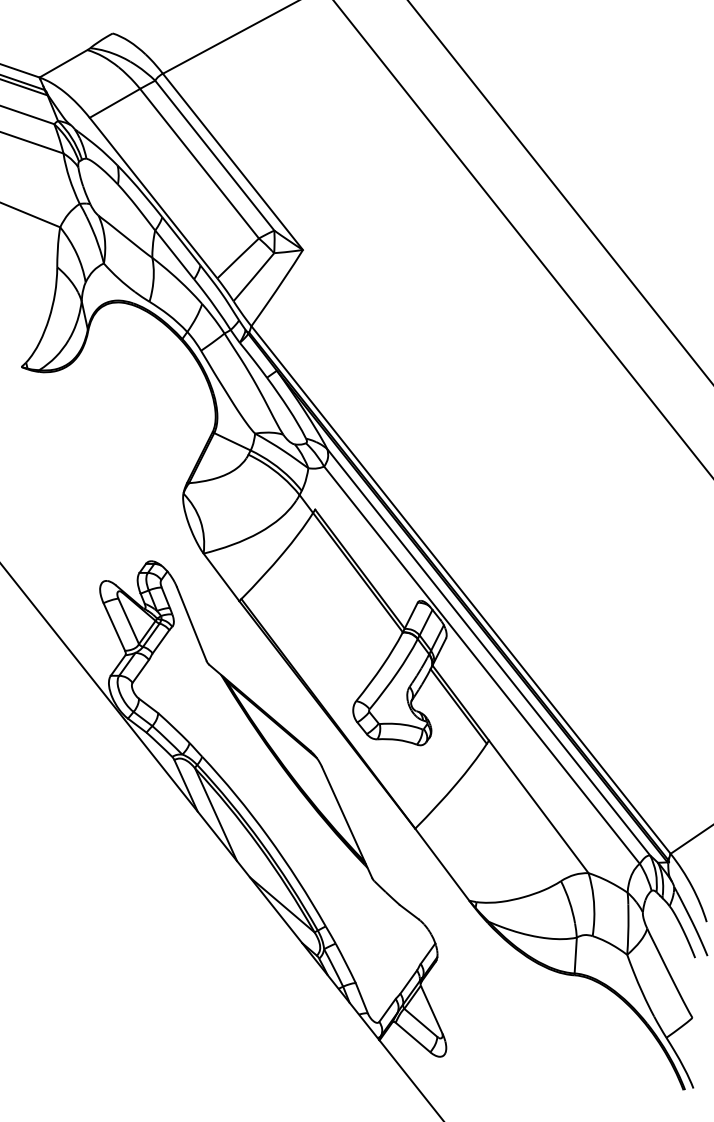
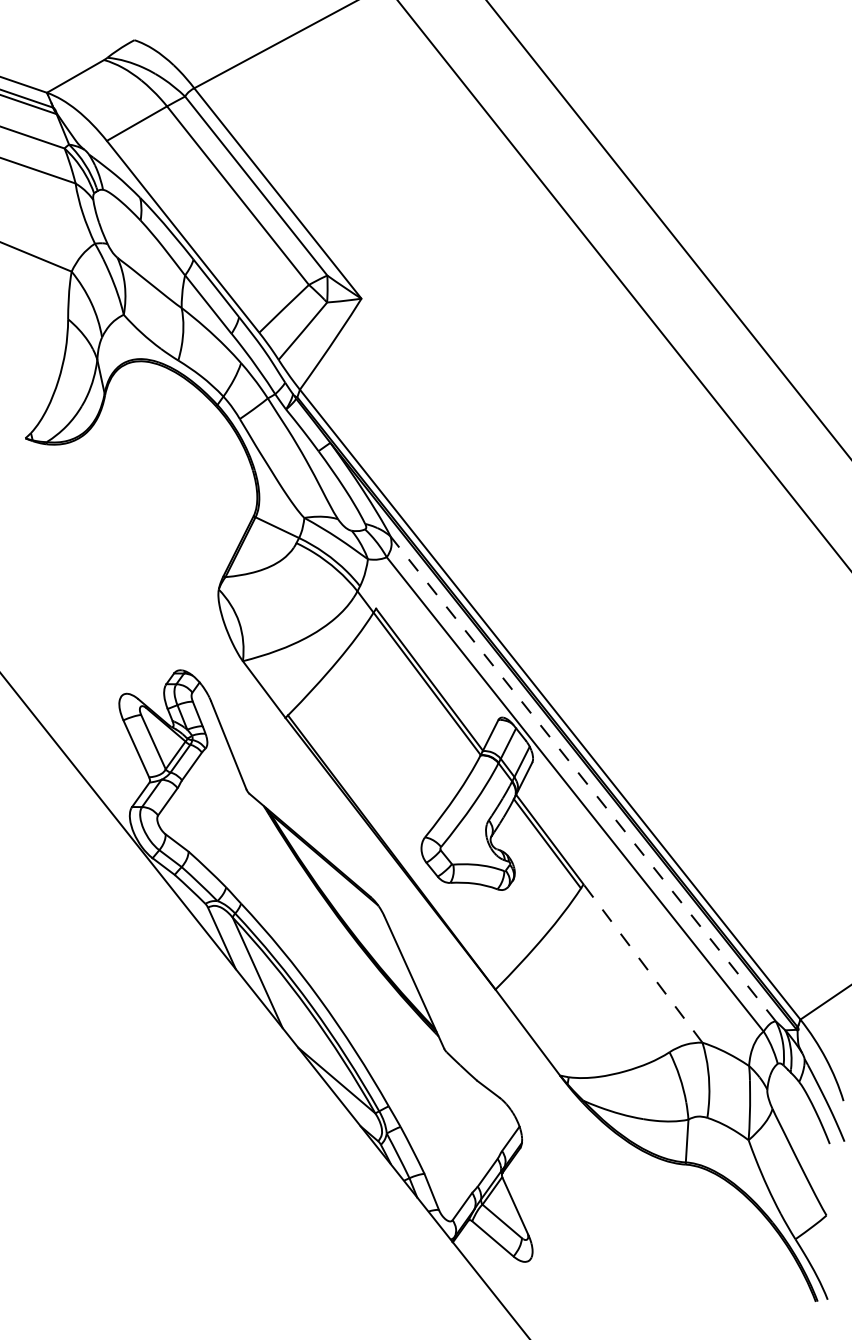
line: (488, 651) -> (583, 778), solid -> dashed
line: (538, 806) -> (642, 963), solid -> dashed

